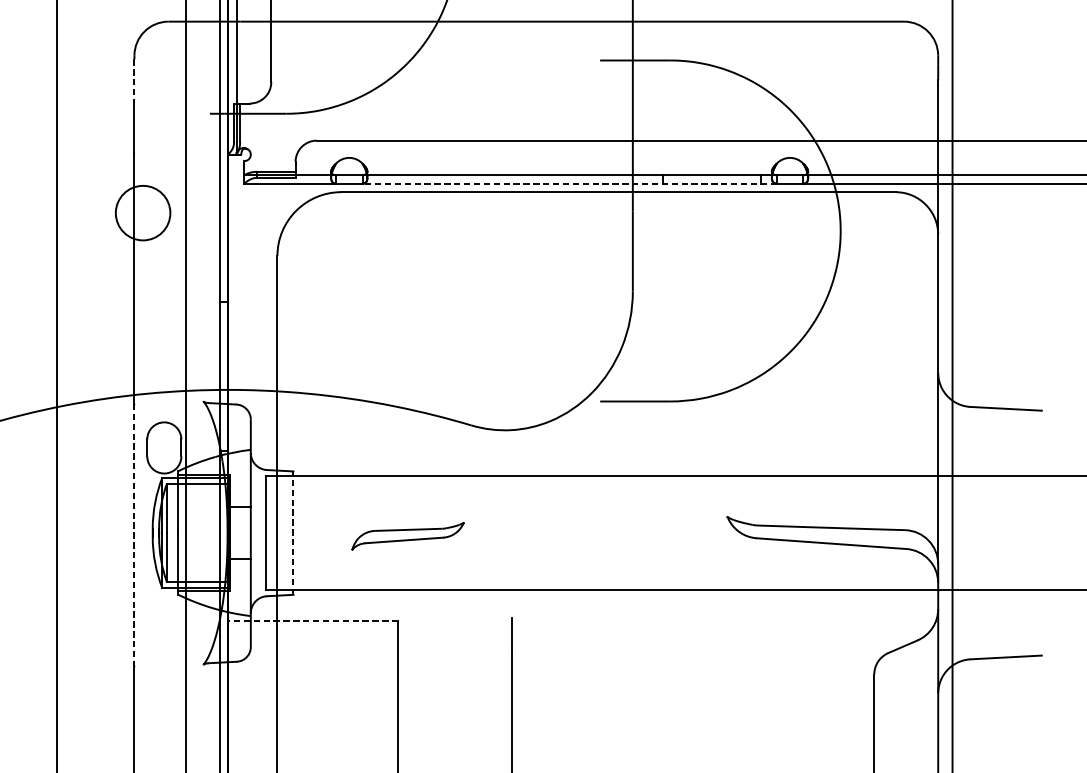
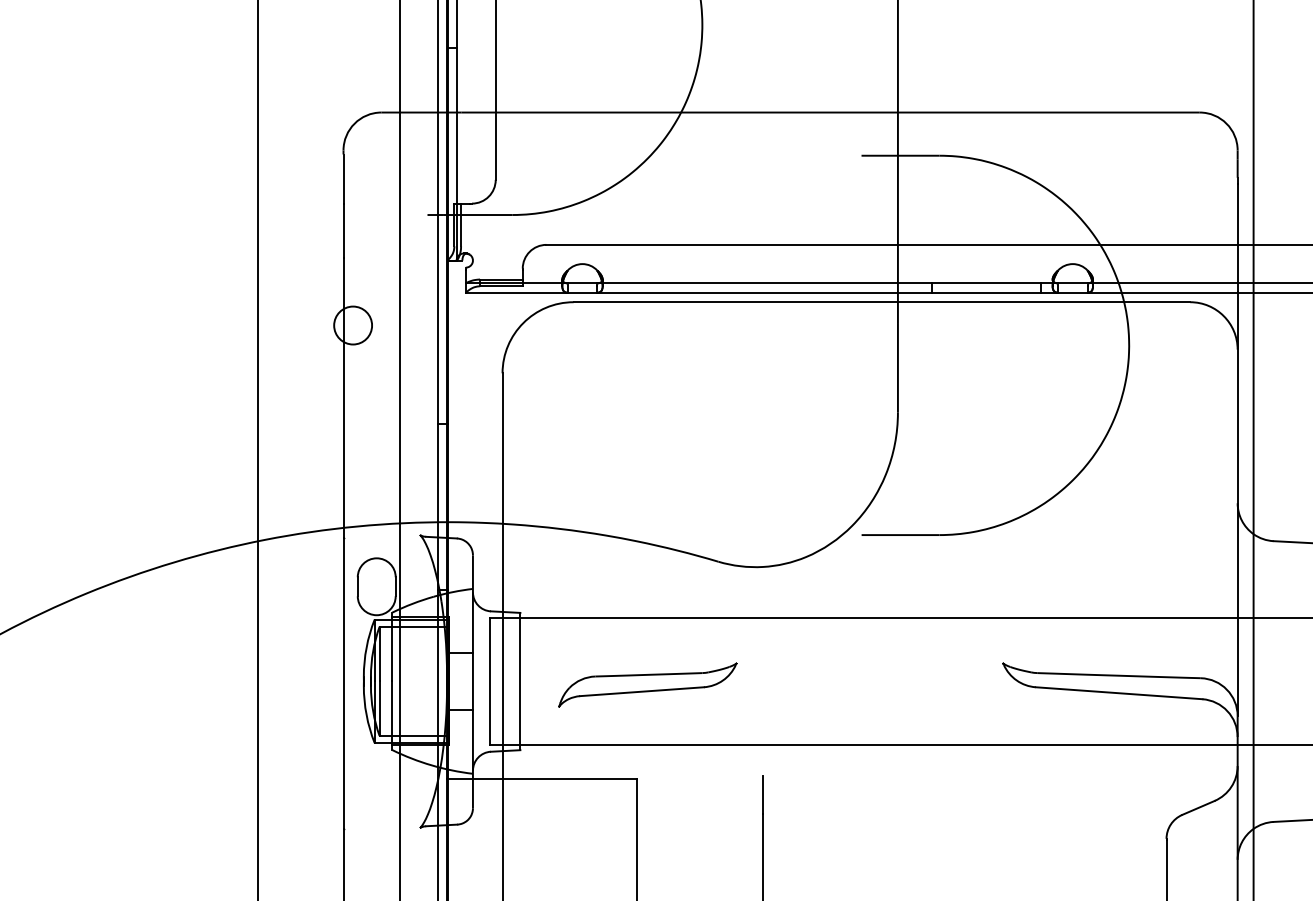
line: (134, 81) -> (343, 179), dashed -> solid
line: (569, 183) -> (827, 292), dashed -> solid
circle: (143, 213) -> (353, 325), size x0.62
line: (293, 533) -> (520, 681), dashed -> solid
line: (134, 534) -> (343, 683), dashed -> solid
part: (407, 535) -> (647, 684), size x1.43
line: (313, 621) -> (542, 779), dashed -> solid

